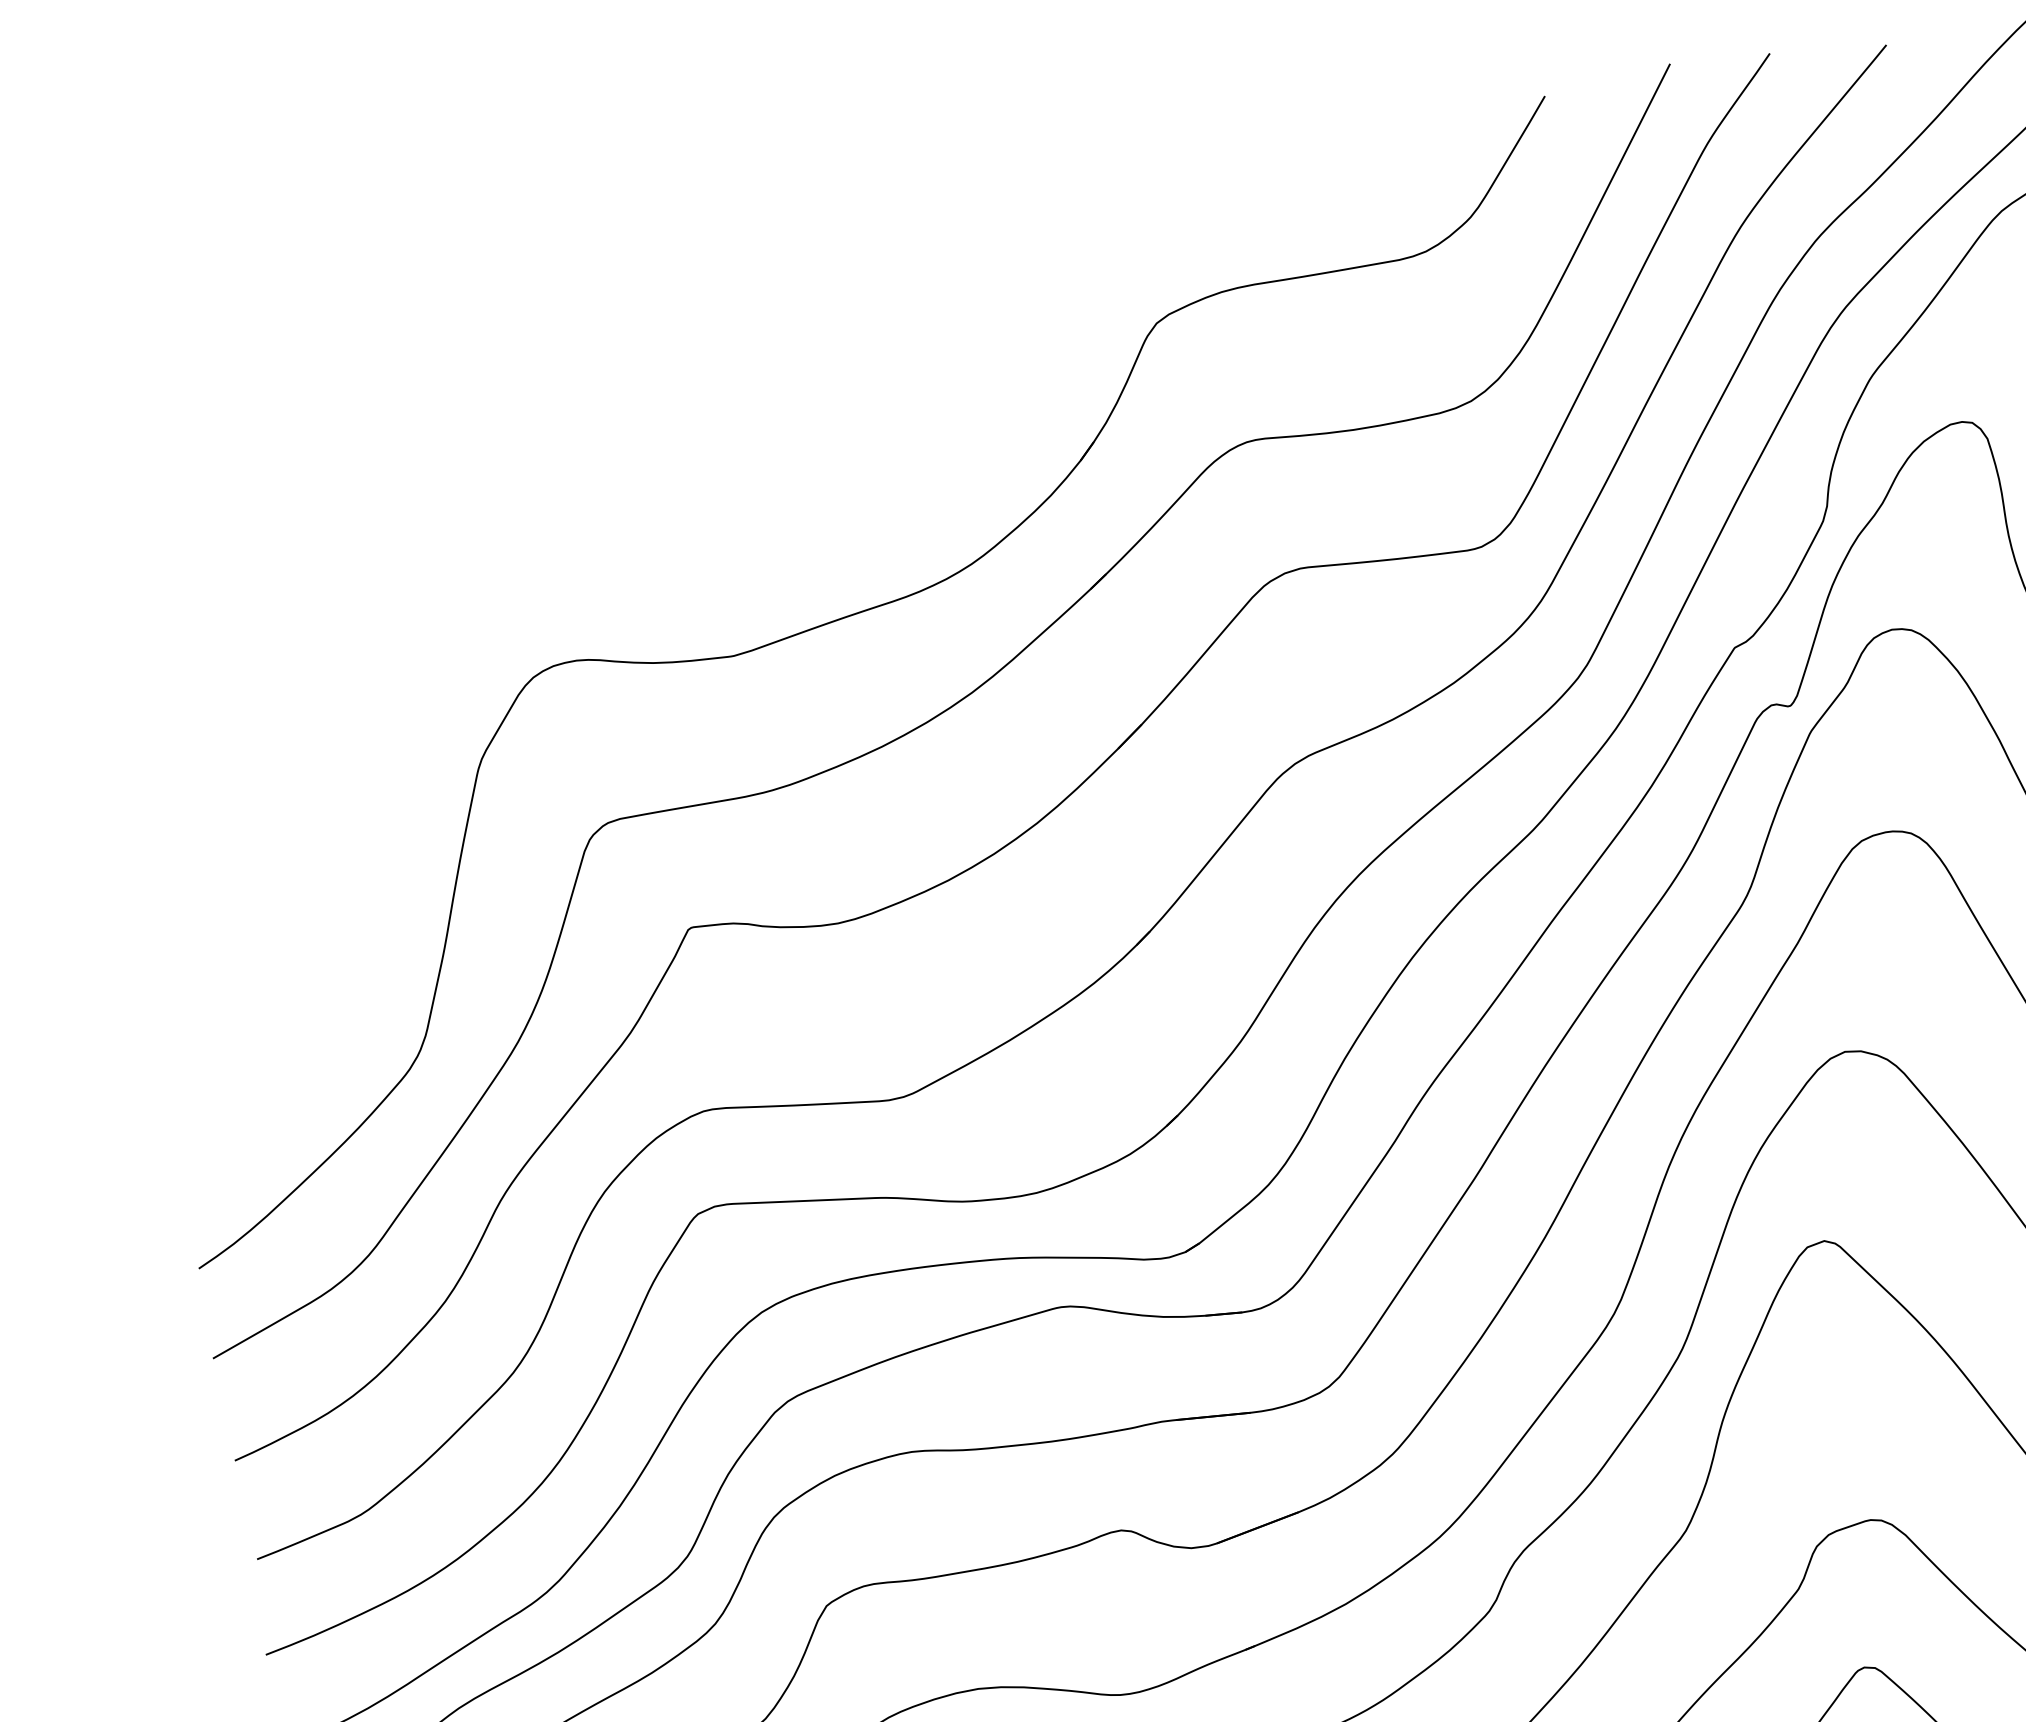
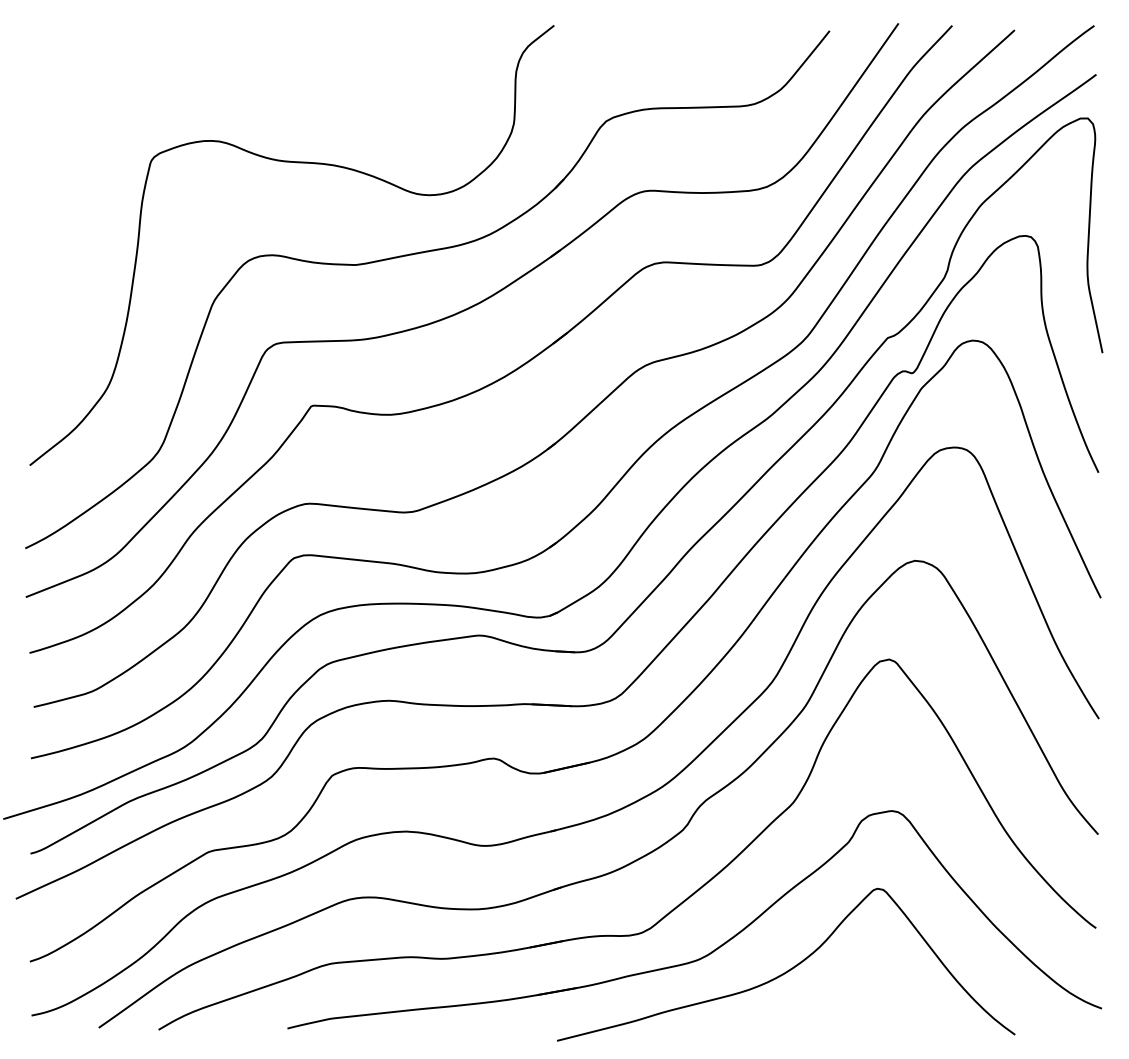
curve: (595, 484) -> (296, 163), added

